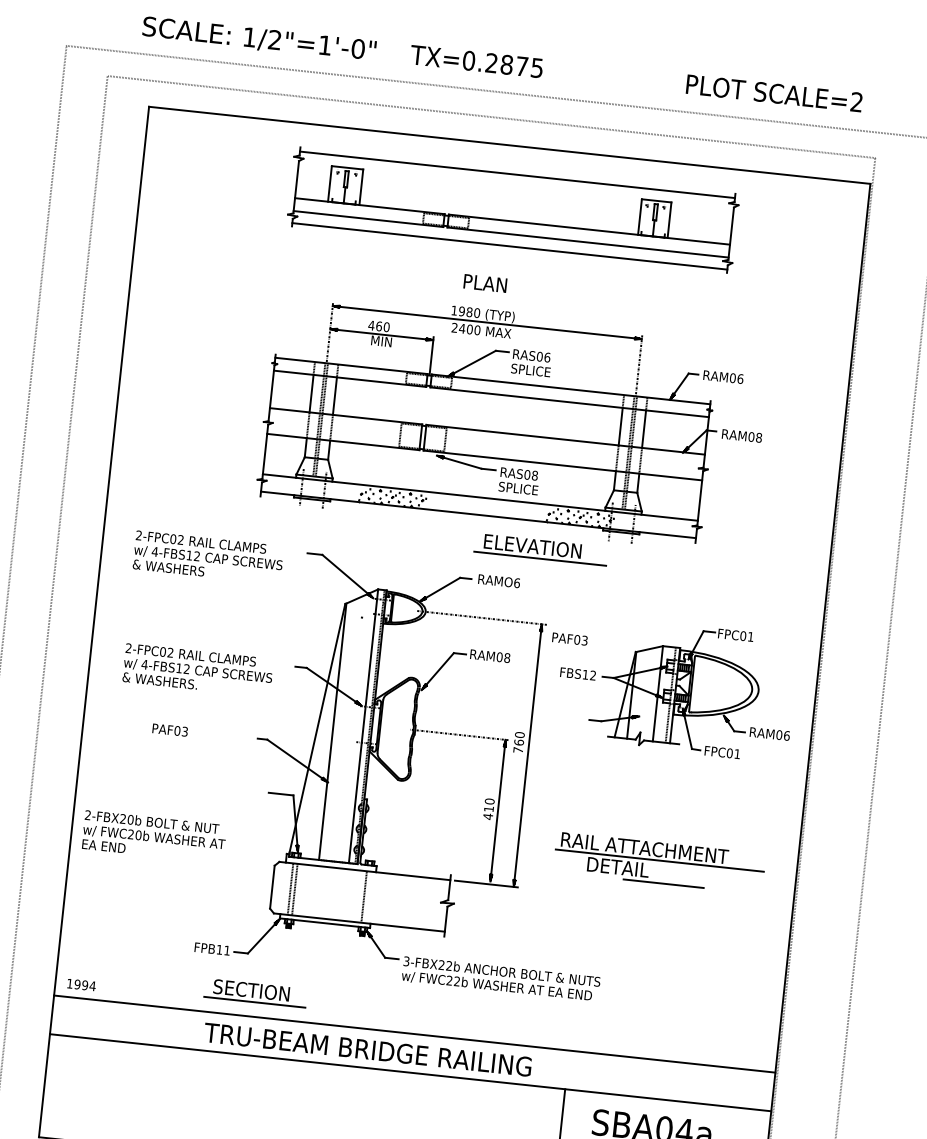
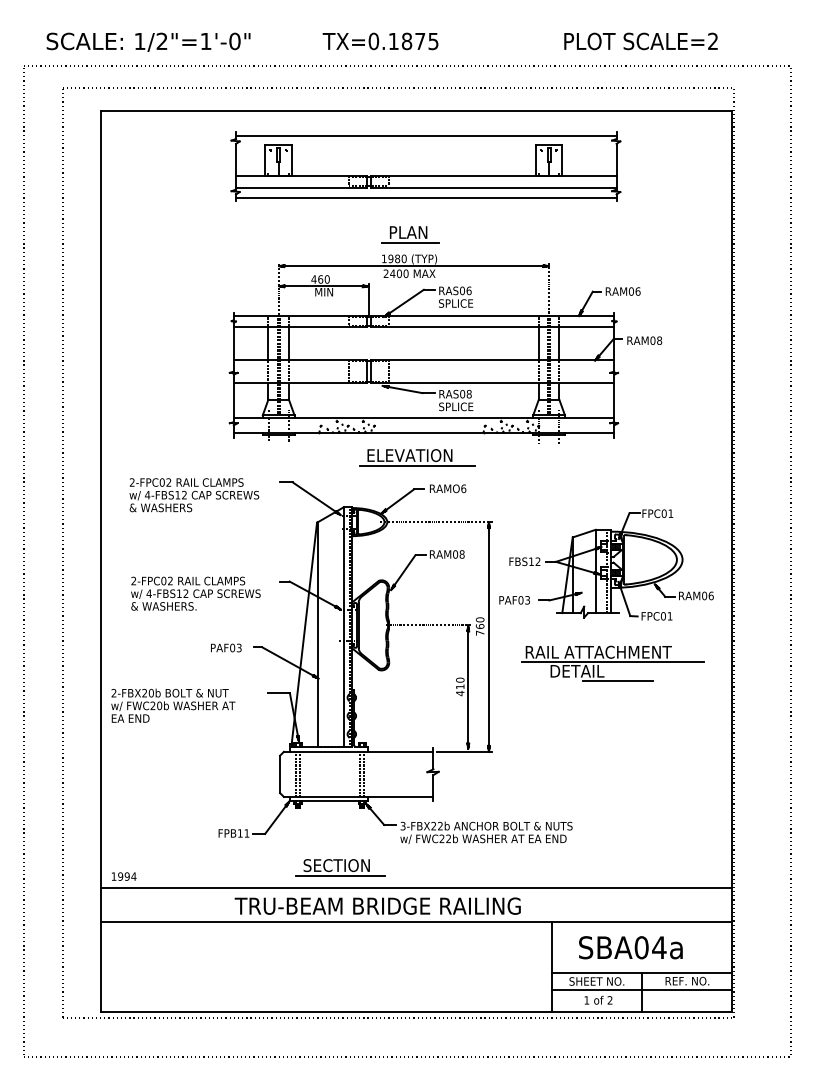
text: (259, 38) -> (148, 41), moved
text: (491, 62) -> (393, 40), TX=0.2875 -> TX=0.1875
line: (486, 295) -> (410, 242), added
part: (541, 549) -> (417, 457), moved
text: (569, 639) -> (514, 600), moved
text: (170, 729) -> (226, 647), moved
text: (154, 836) -> (173, 705), moved
part: (659, 862) -> (612, 663), moved
line: (368, 896) -> (364, 773), added
part: (255, 993) -> (340, 867), moved

